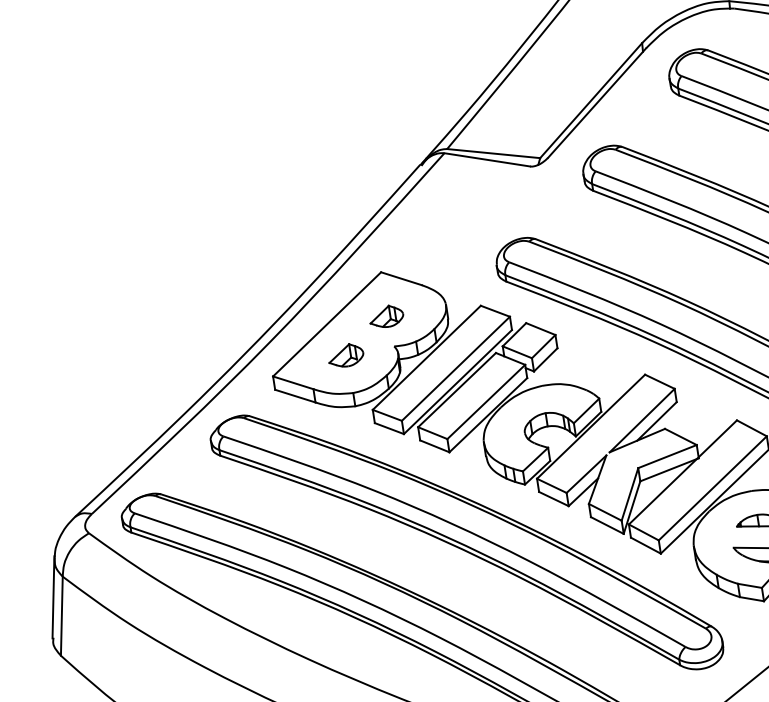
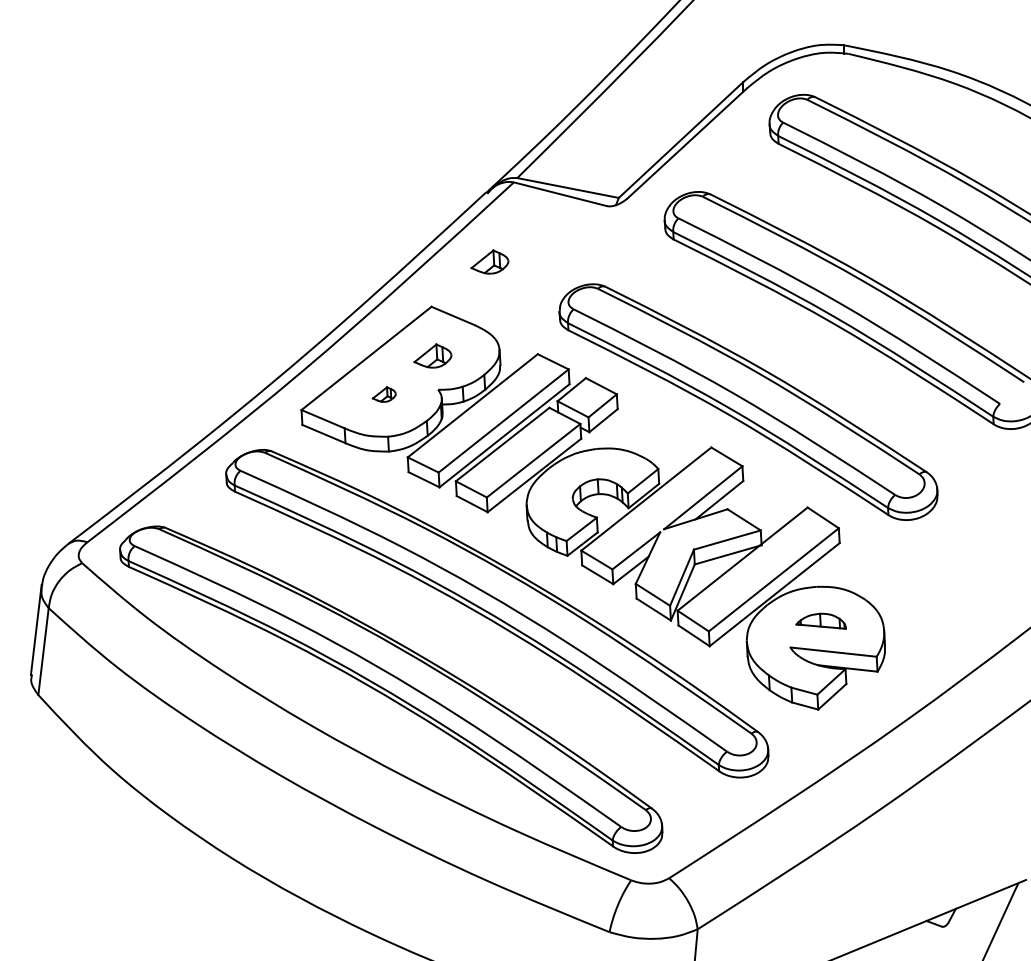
part: (429, 226) -> (489, 261), added
part: (346, 355) -> (384, 394), size x0.6

